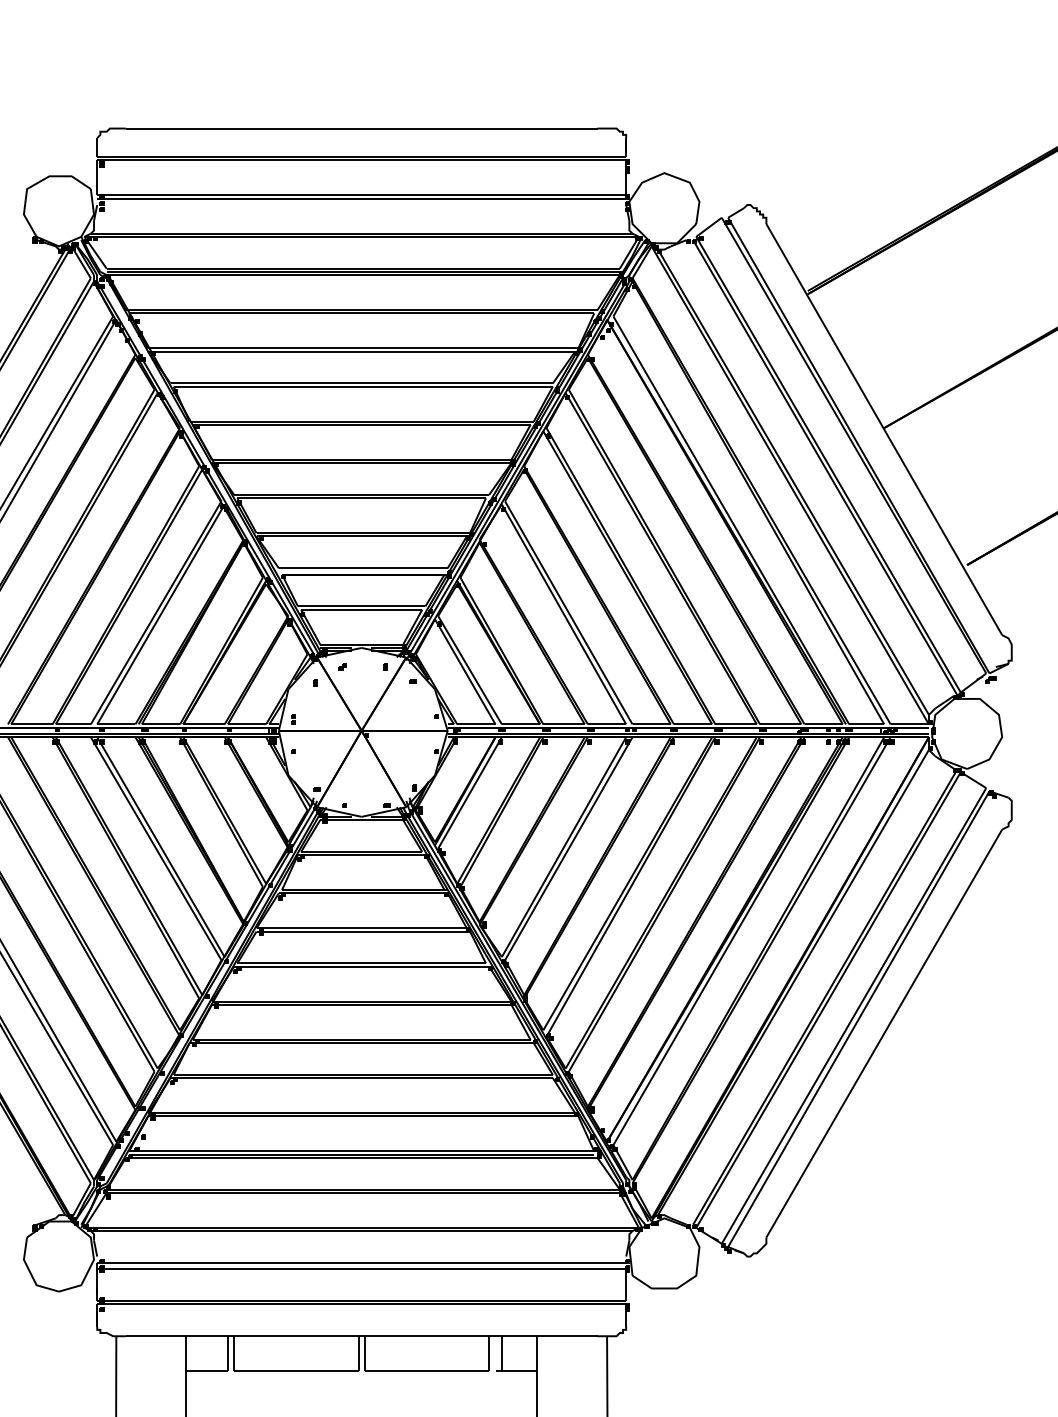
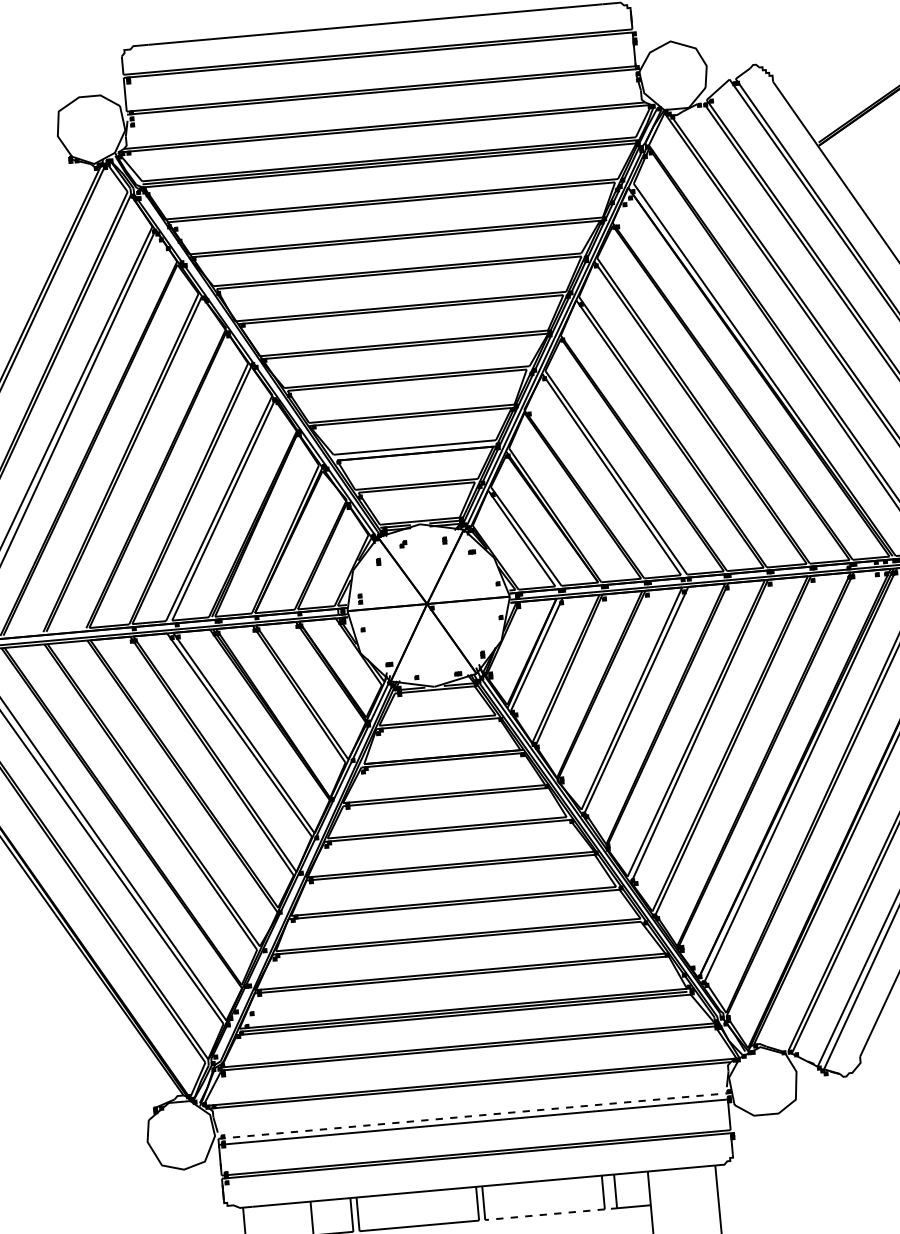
line: (362, 1262) -> (473, 1115), solid -> dashed
line: (426, 1371) -> (544, 1214), solid -> dashed

